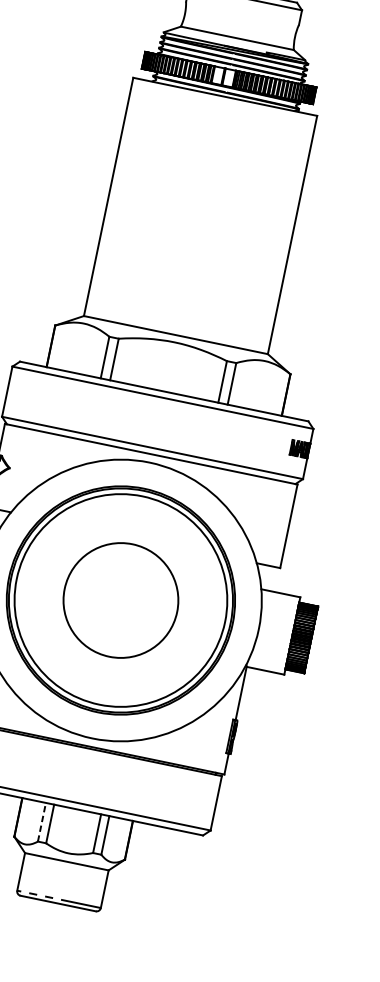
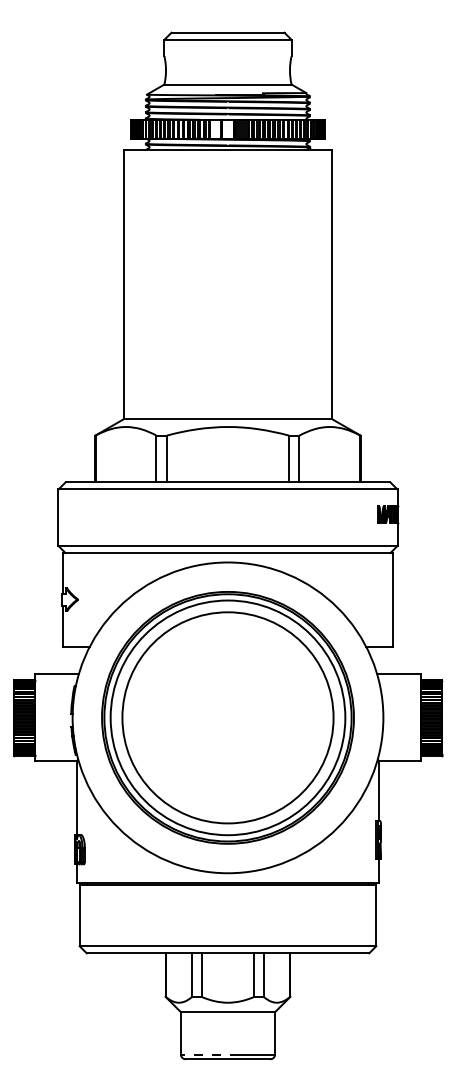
circle: (120, 600) -> (227, 717), size x1.67
line: (42, 822) -> (192, 975), dashed -> solid

